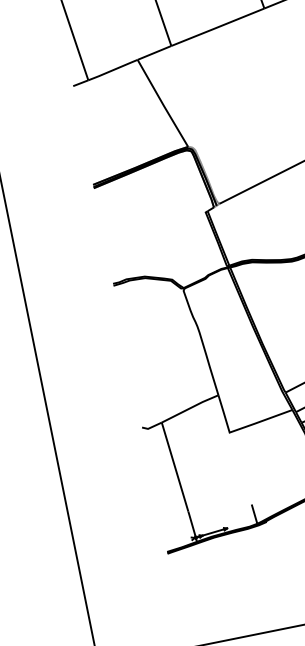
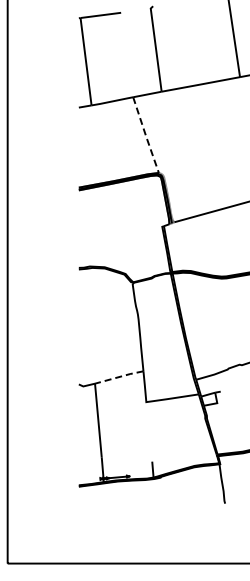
line: (162, 103) -> (145, 135), solid -> dashed
line: (190, 407) -> (119, 376), solid -> dashed

